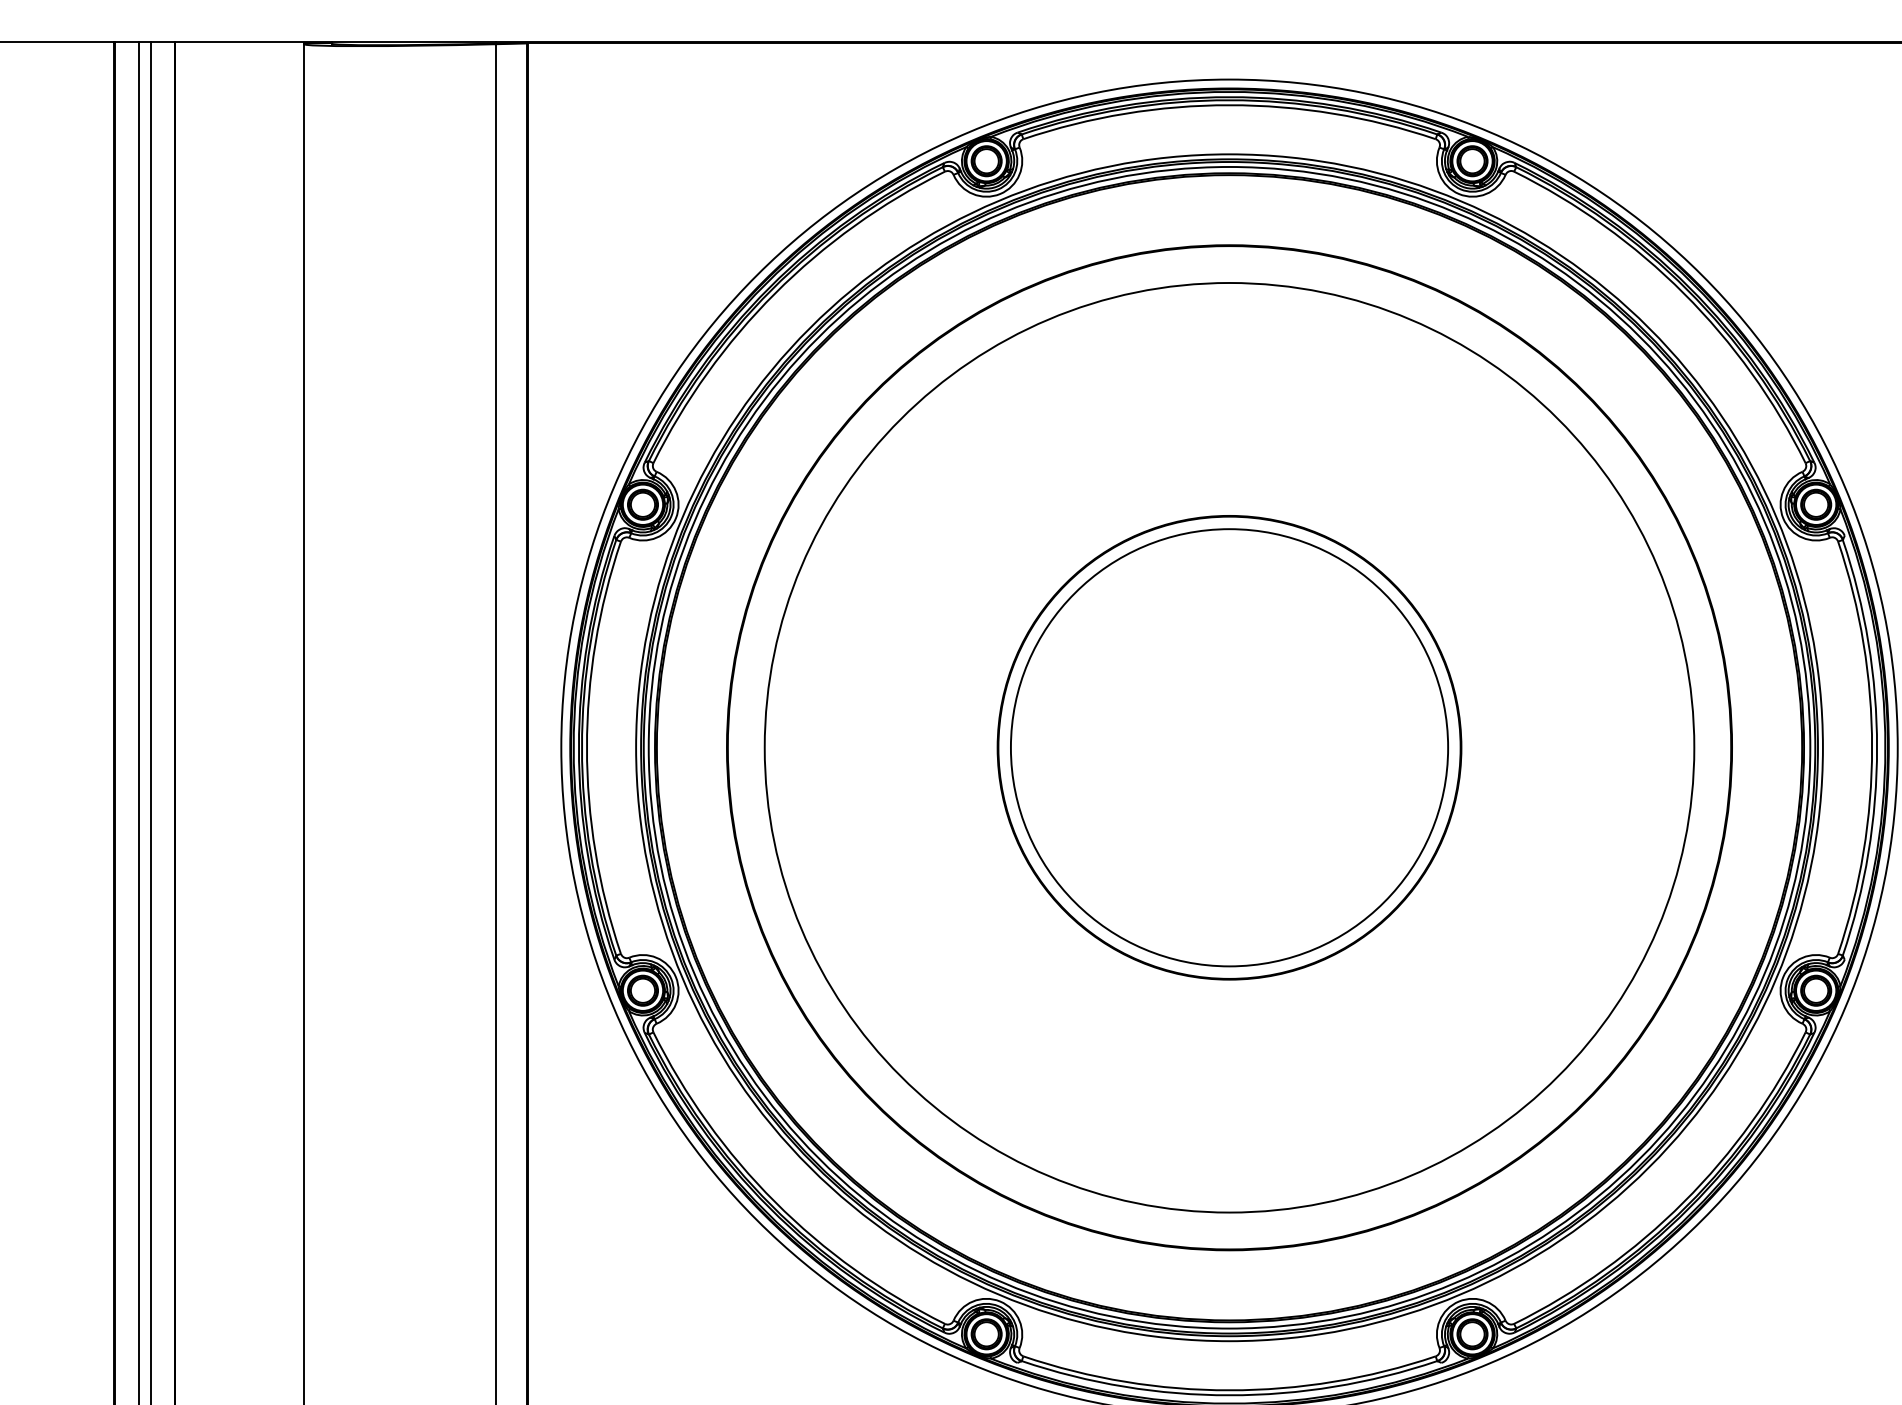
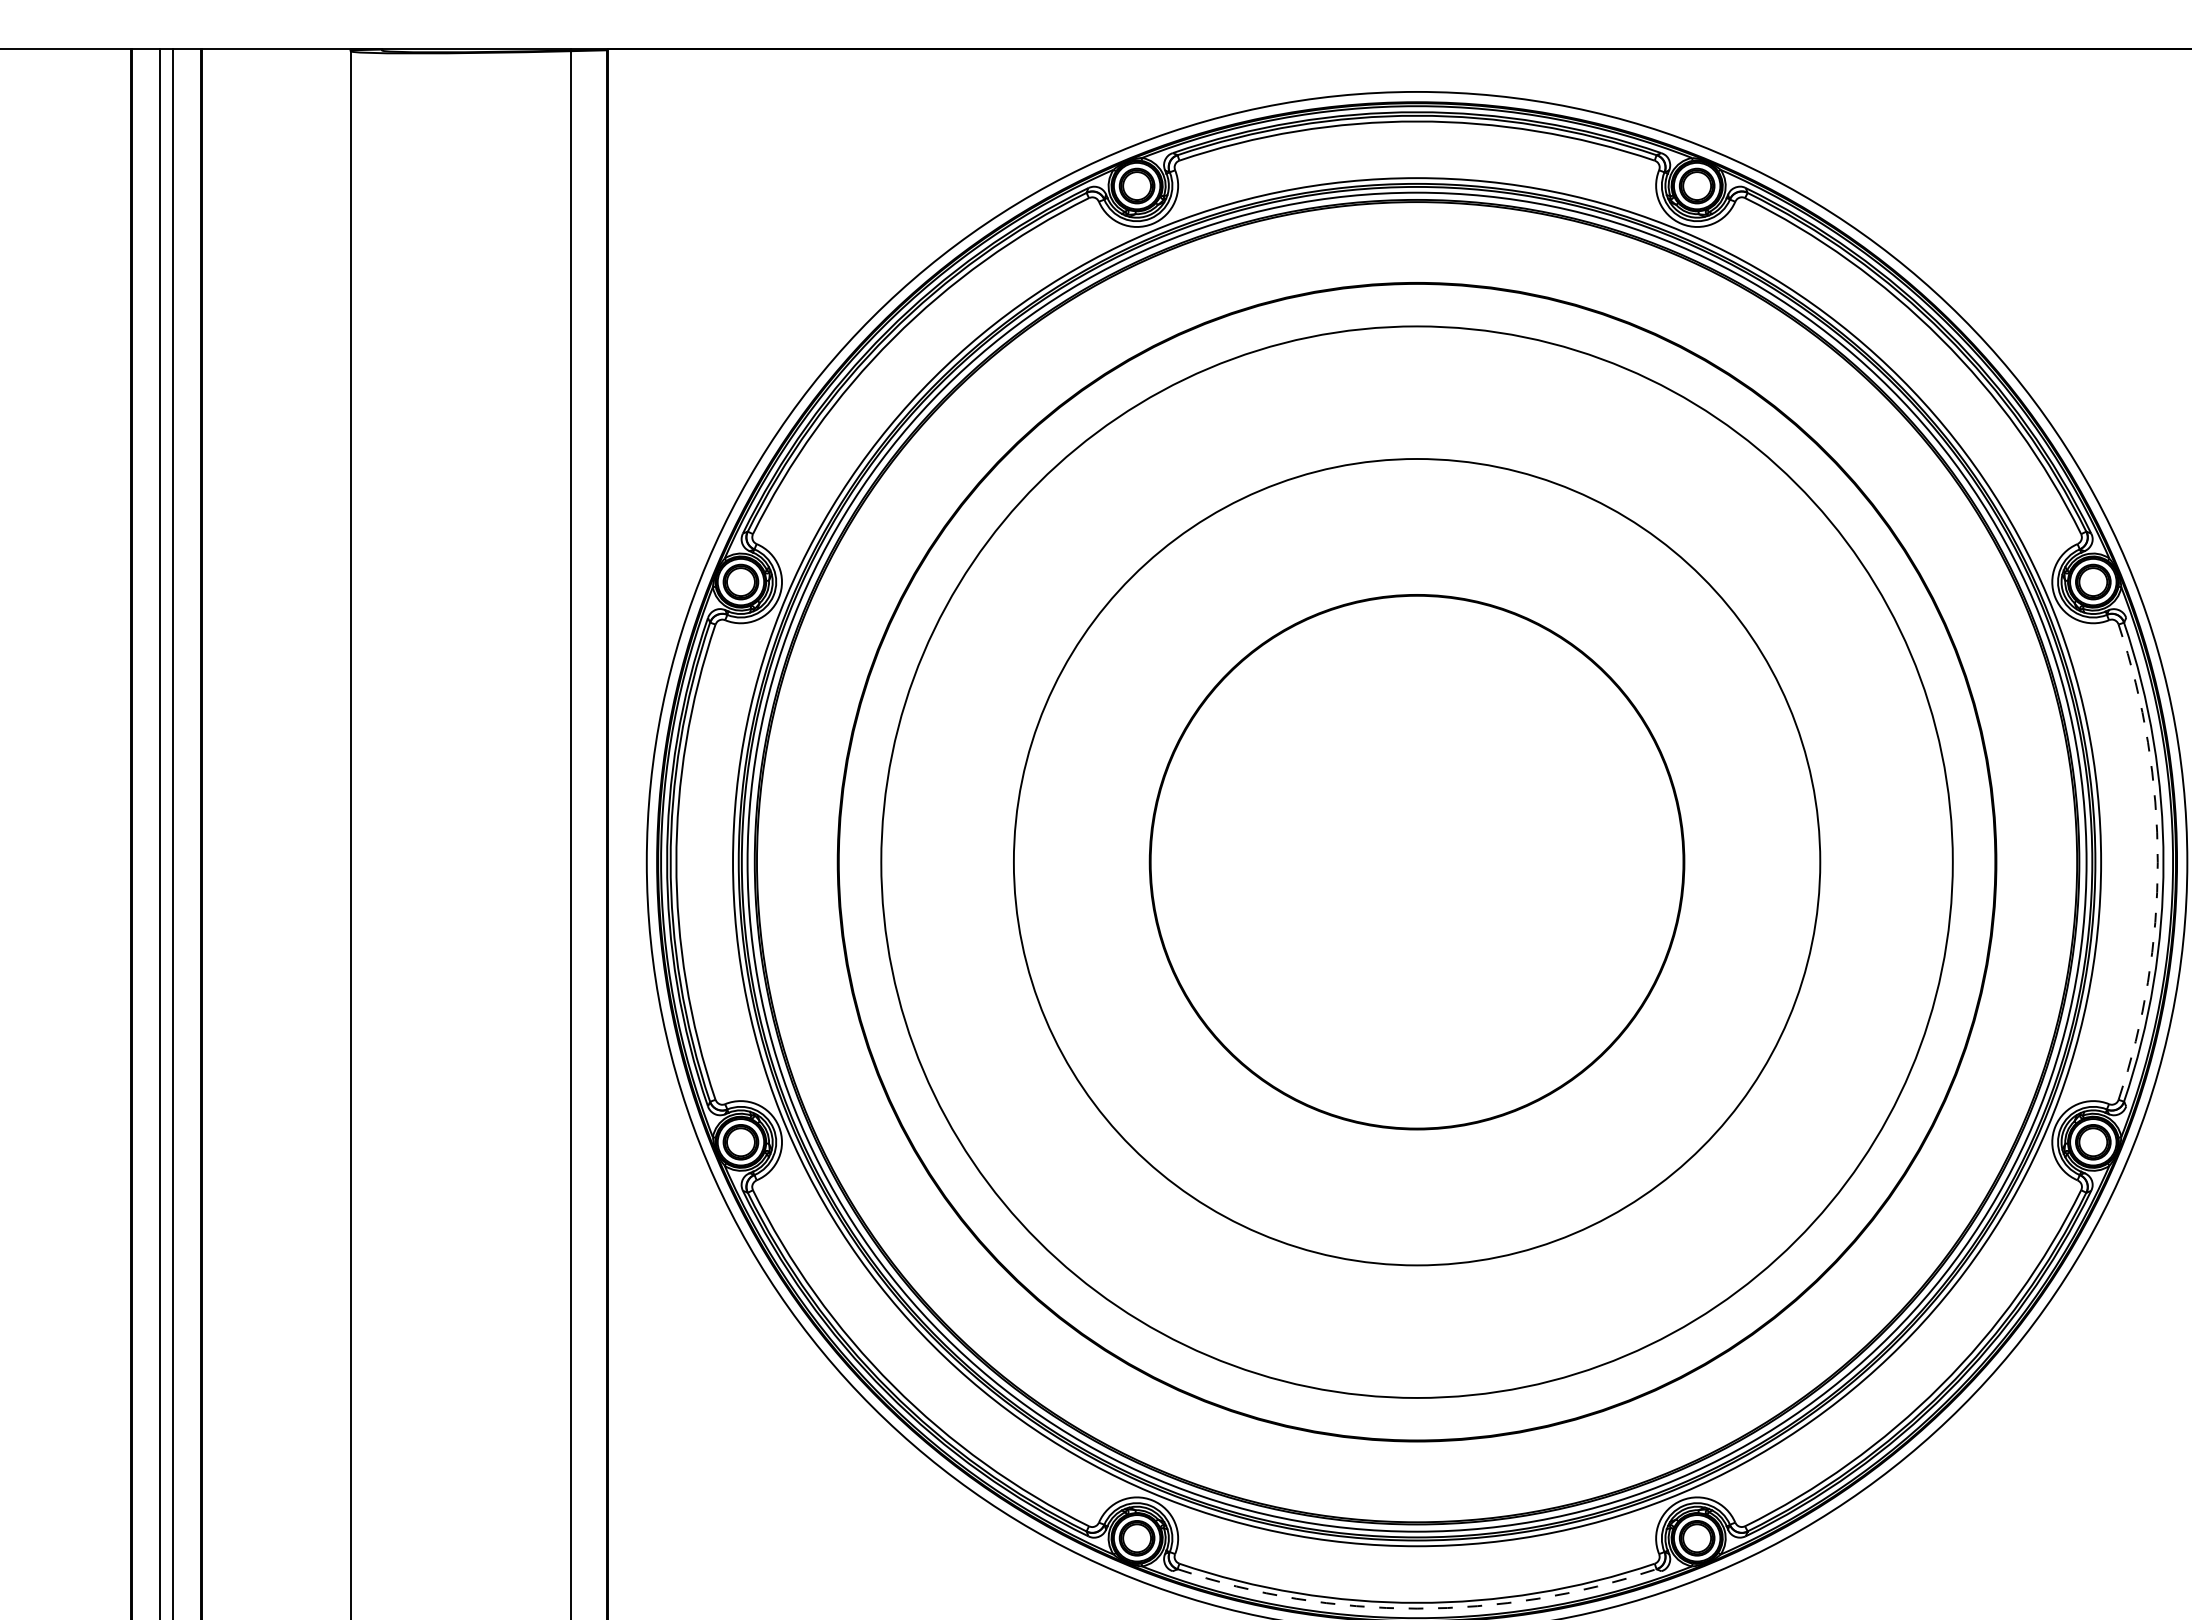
circle: (1229, 748) -> (1417, 862), size x1.6
arc: (1871, 748) -> (2157, 862), solid -> dashed
arc: (1229, 1395) -> (1417, 1608), solid -> dashed

